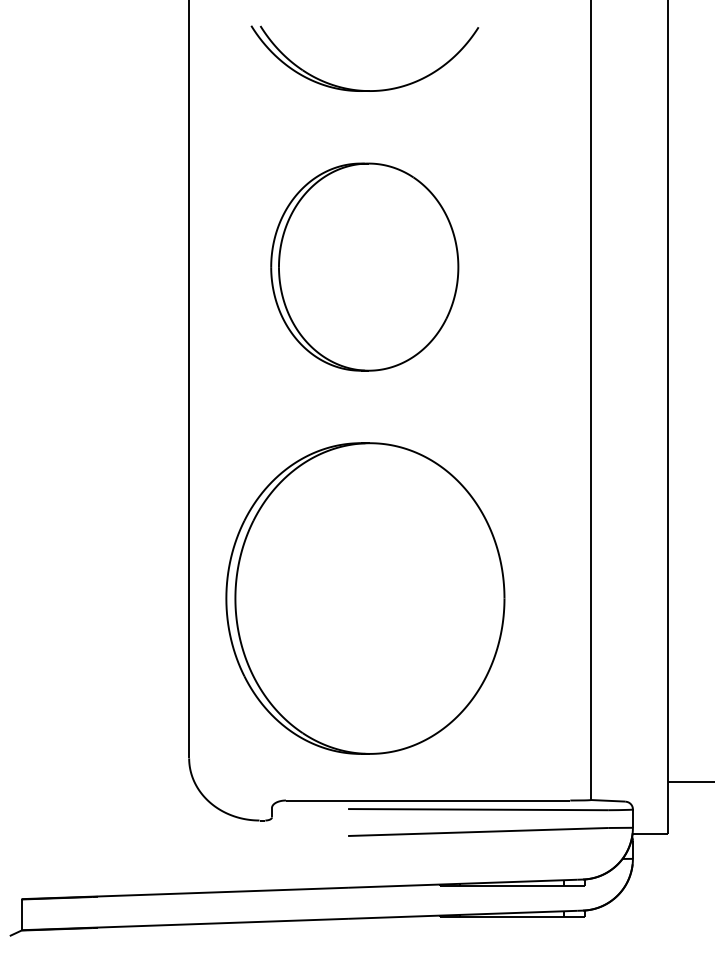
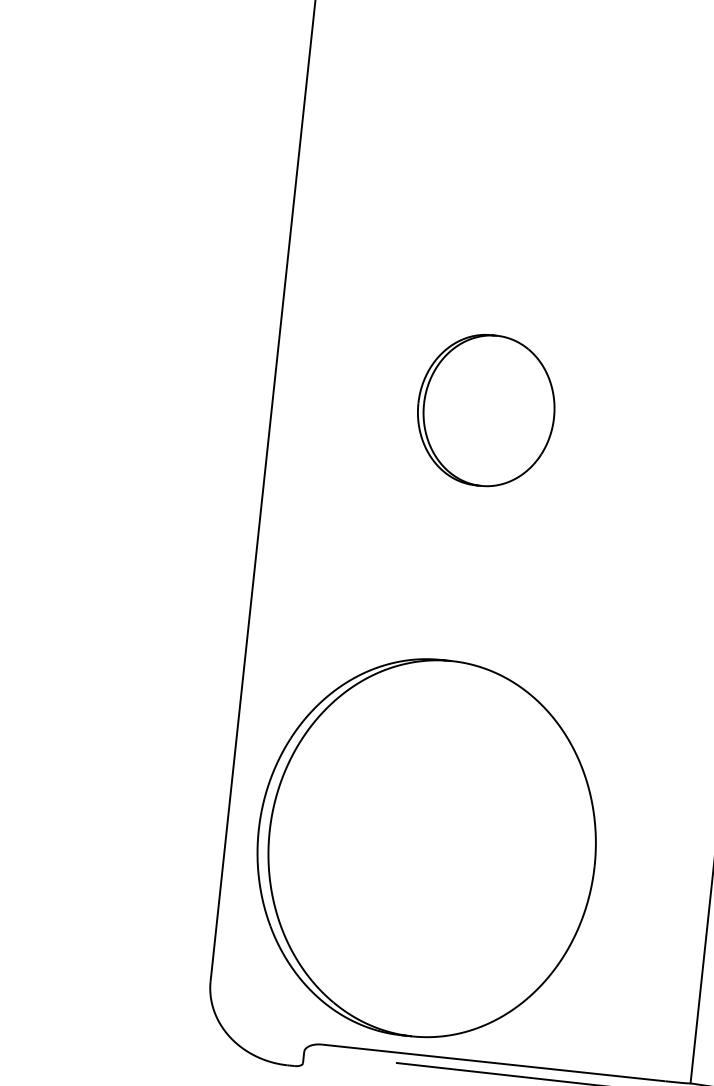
part: (362, 89) -> (506, 195), removed
part: (364, 266) -> (485, 409), size x0.6
part: (365, 598) -> (426, 848), moved

